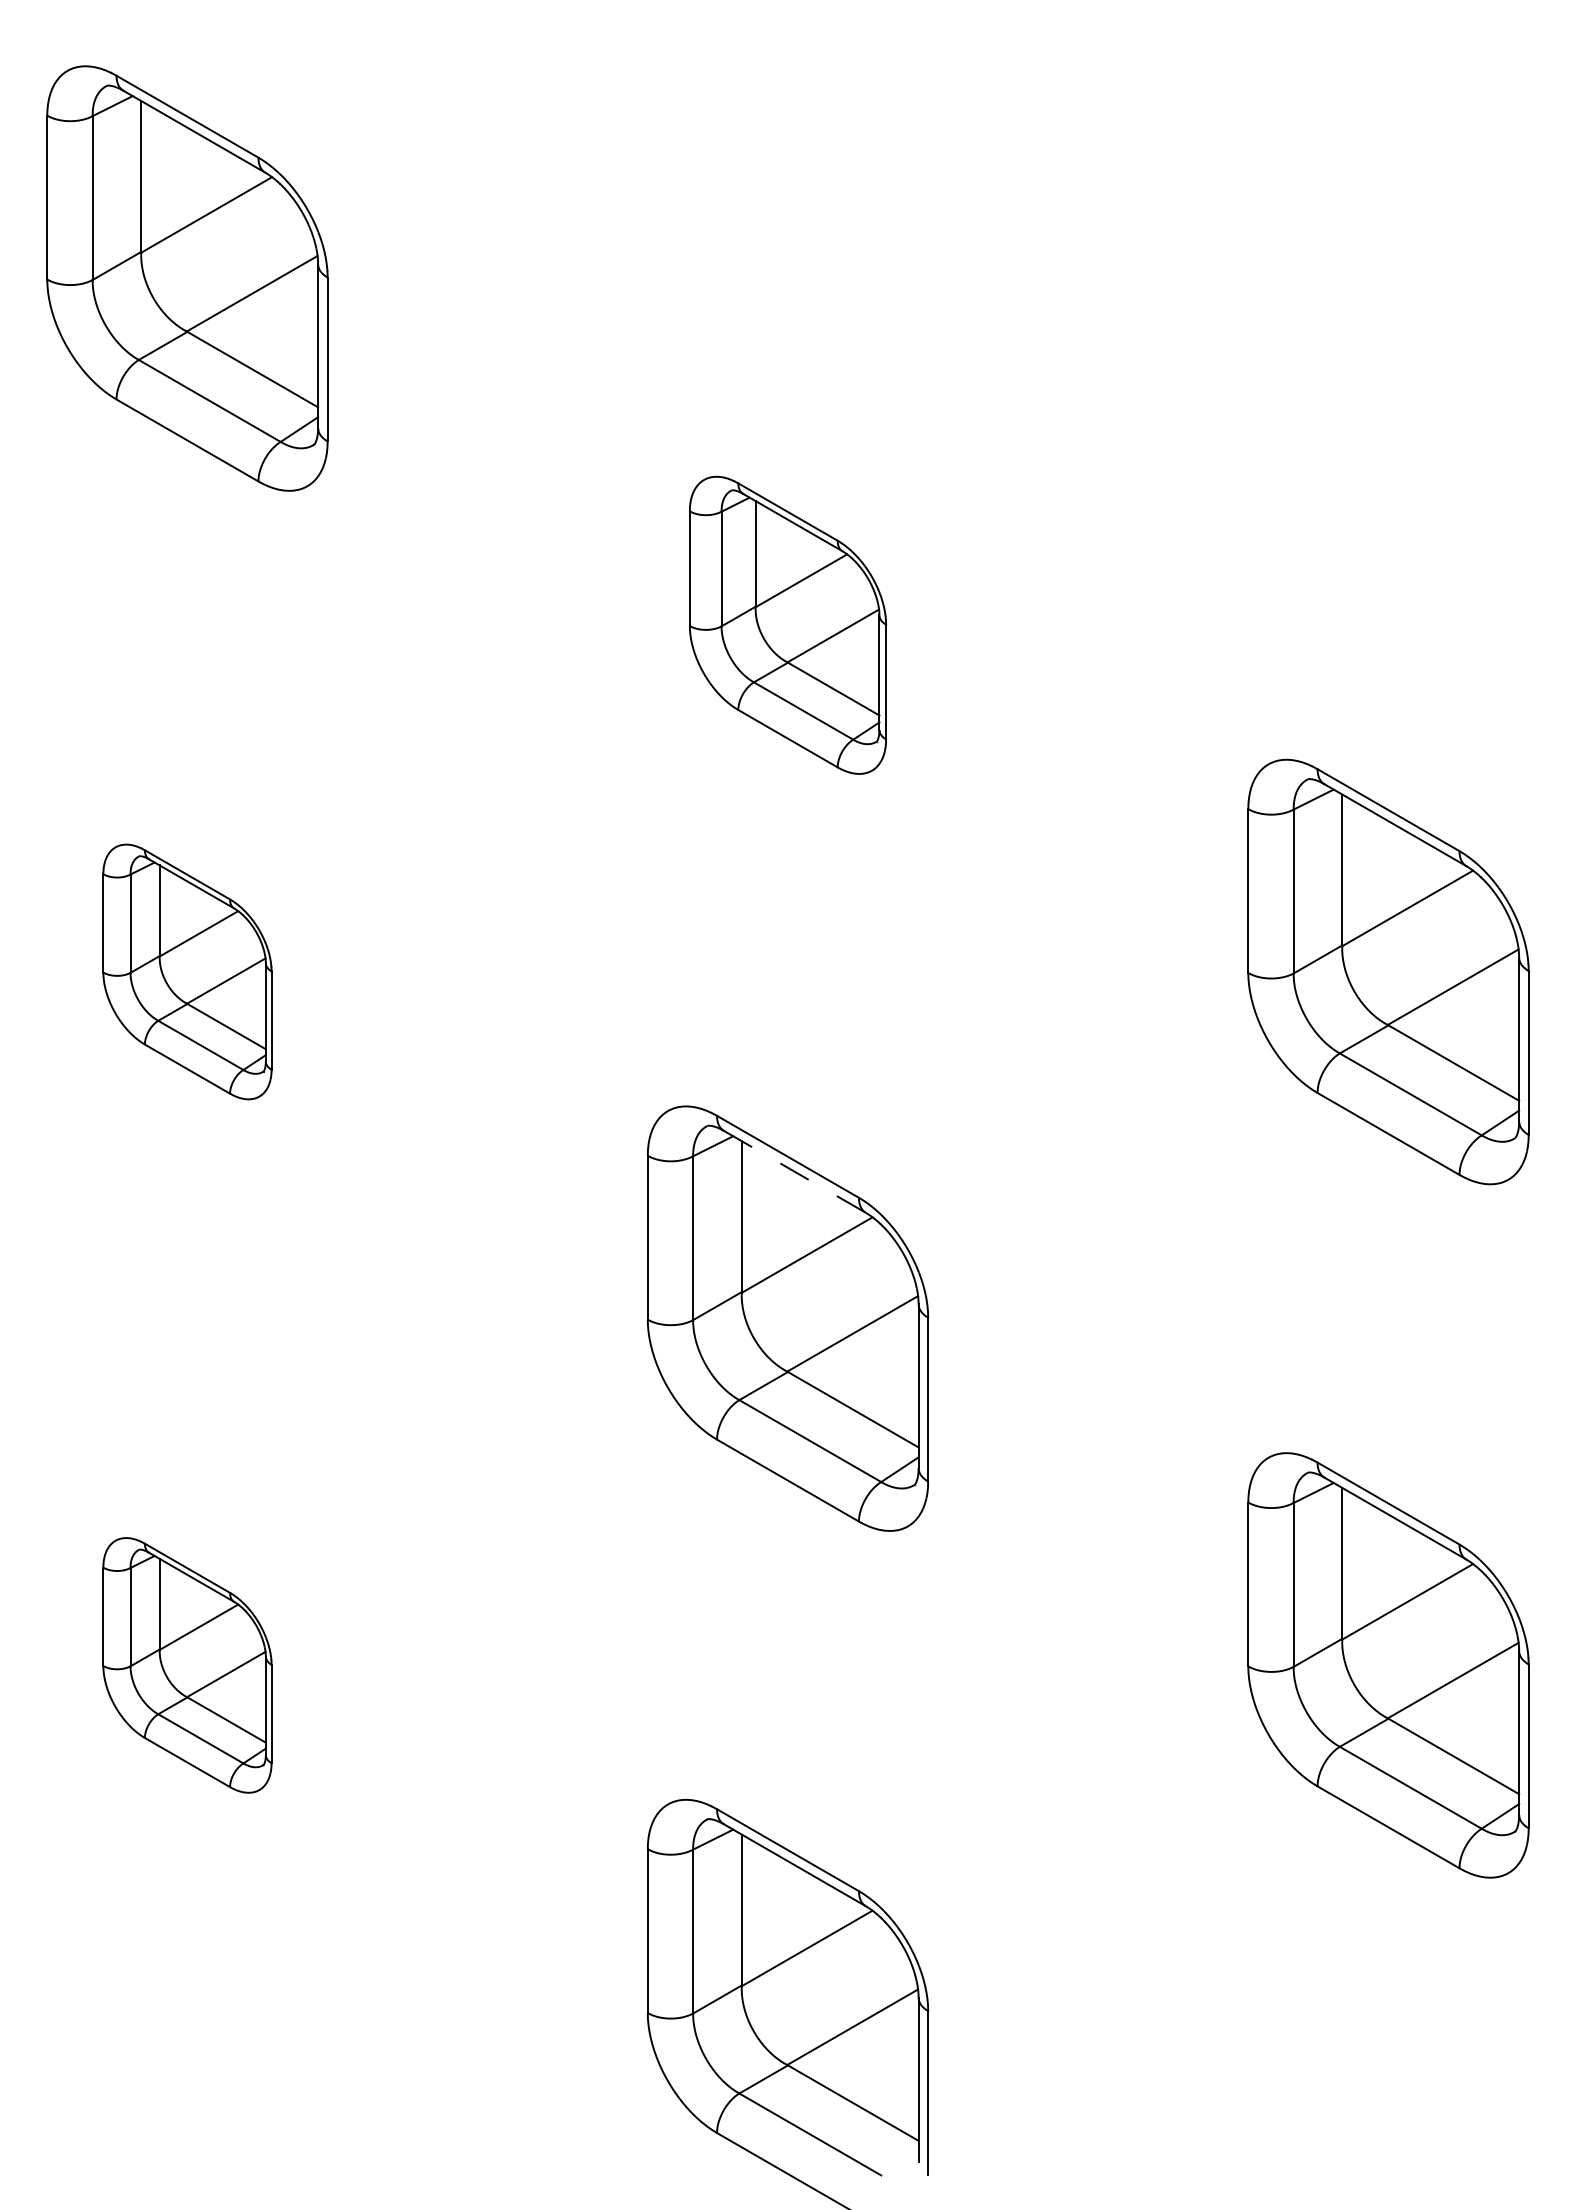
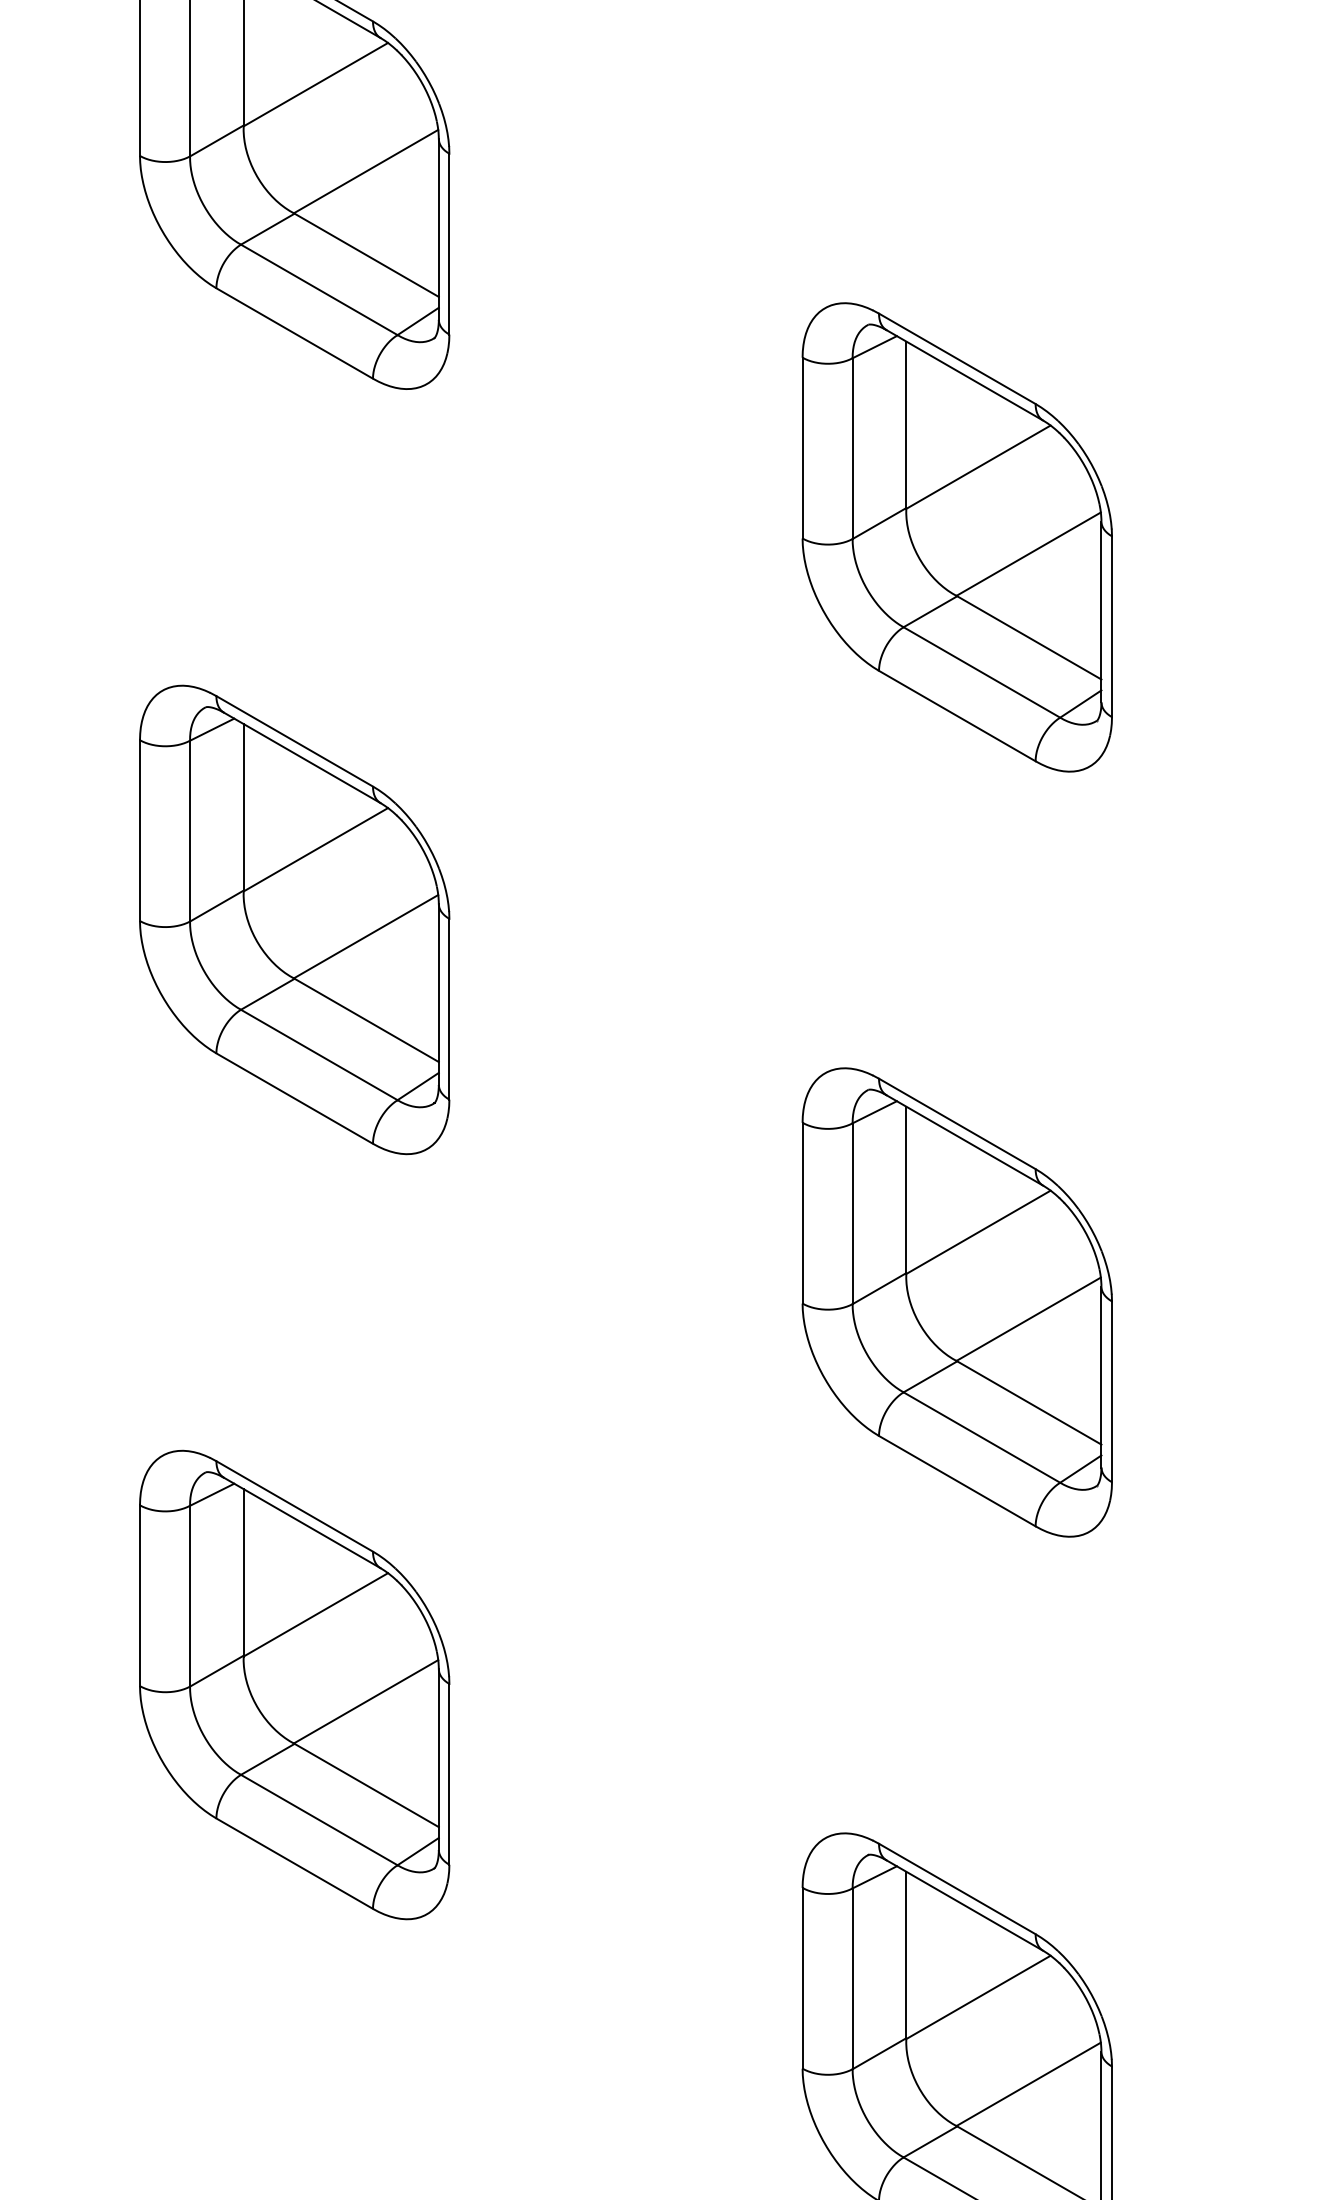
part: (787, 625) -> (956, 537), size x1.43
part: (187, 971) -> (294, 919), size x1.67
line: (794, 1171) -> (964, 1140), dashed -> solid
part: (187, 1665) -> (294, 1685), size x1.67

